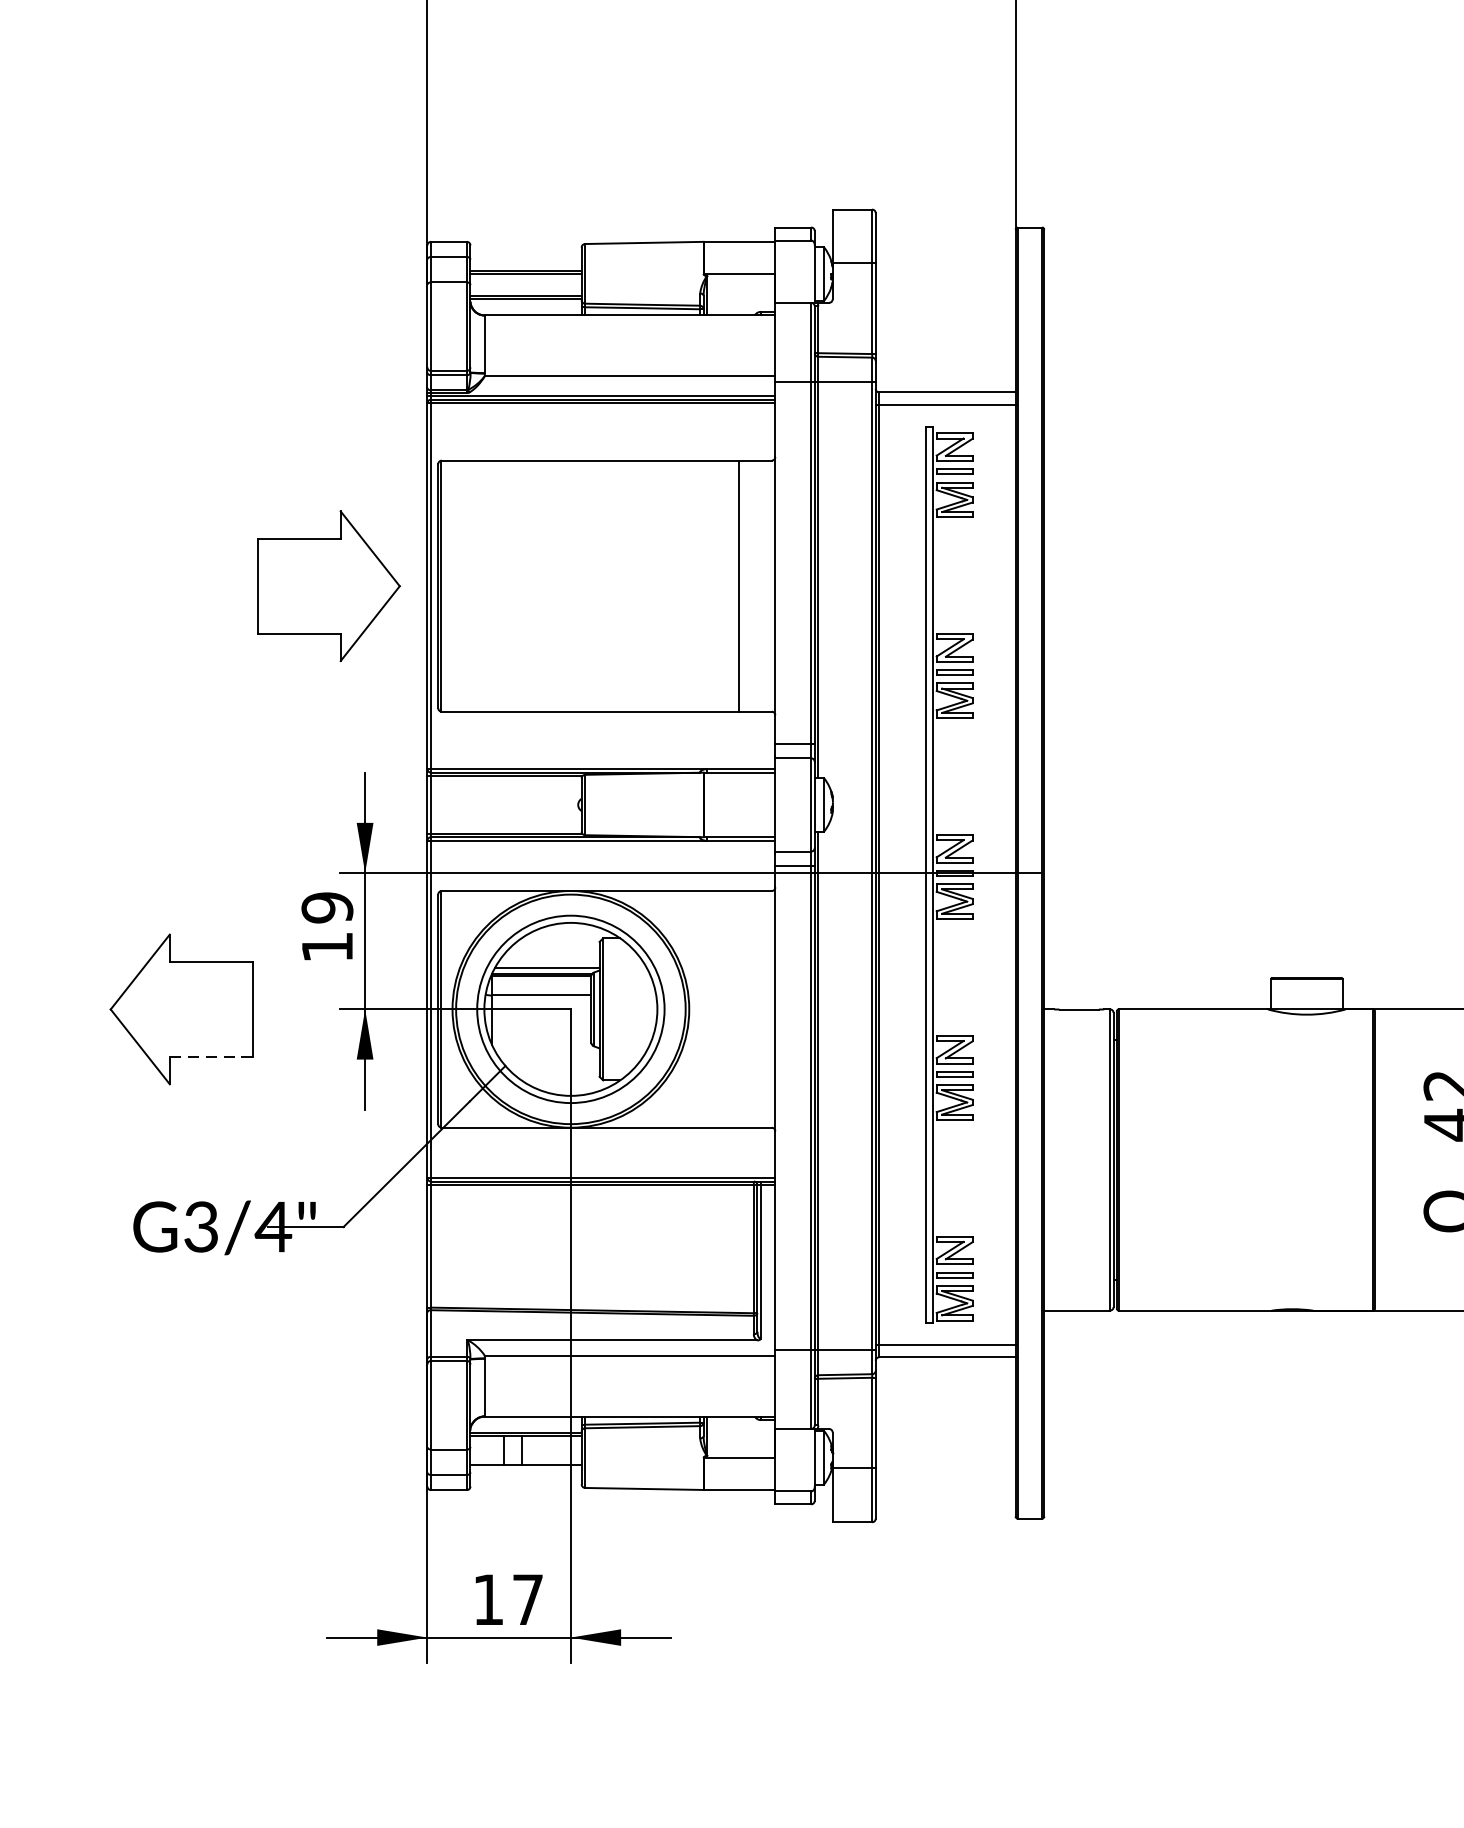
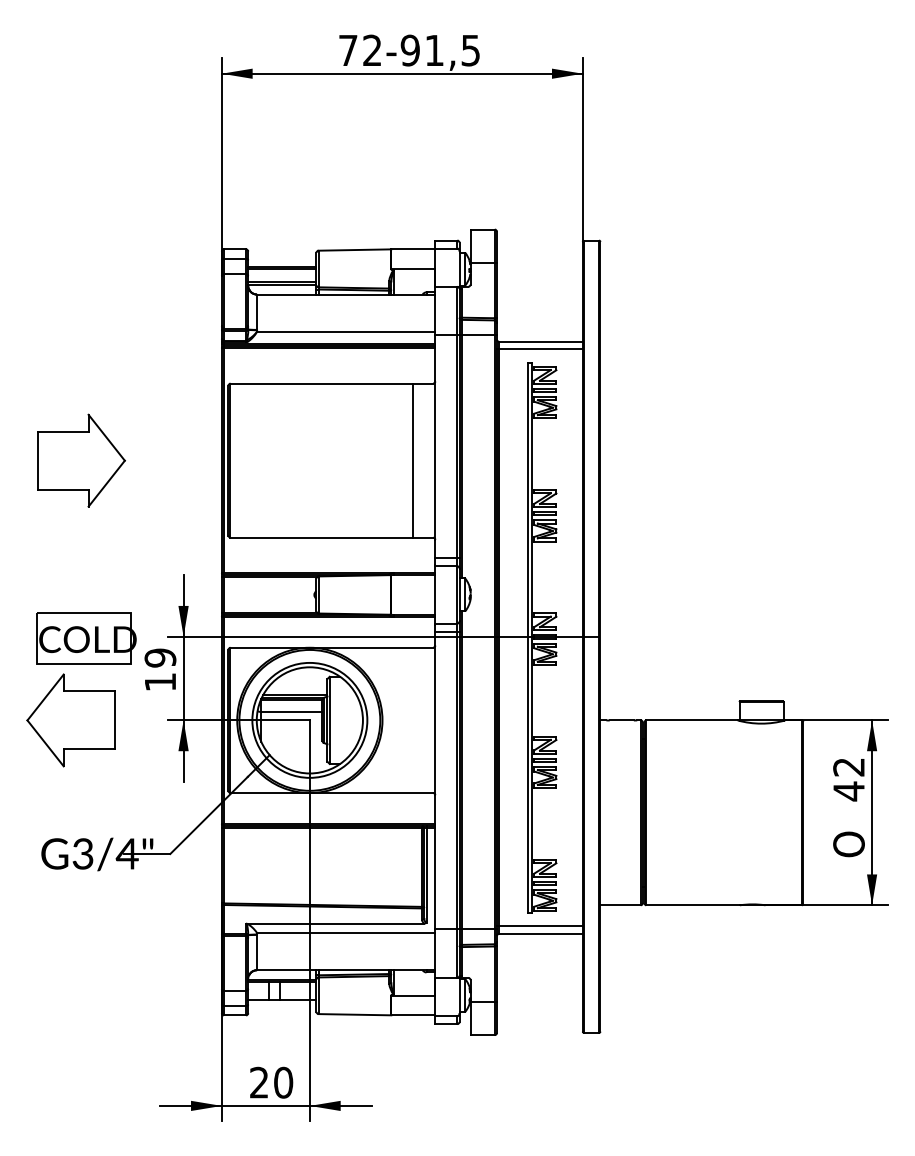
part: (329, 585) -> (81, 460), moved
part: (206, 875) -> (86, 638), added
line: (211, 1056) -> (89, 749), dashed -> solid
text: (508, 1599) -> (271, 1082), 17 -> 20

